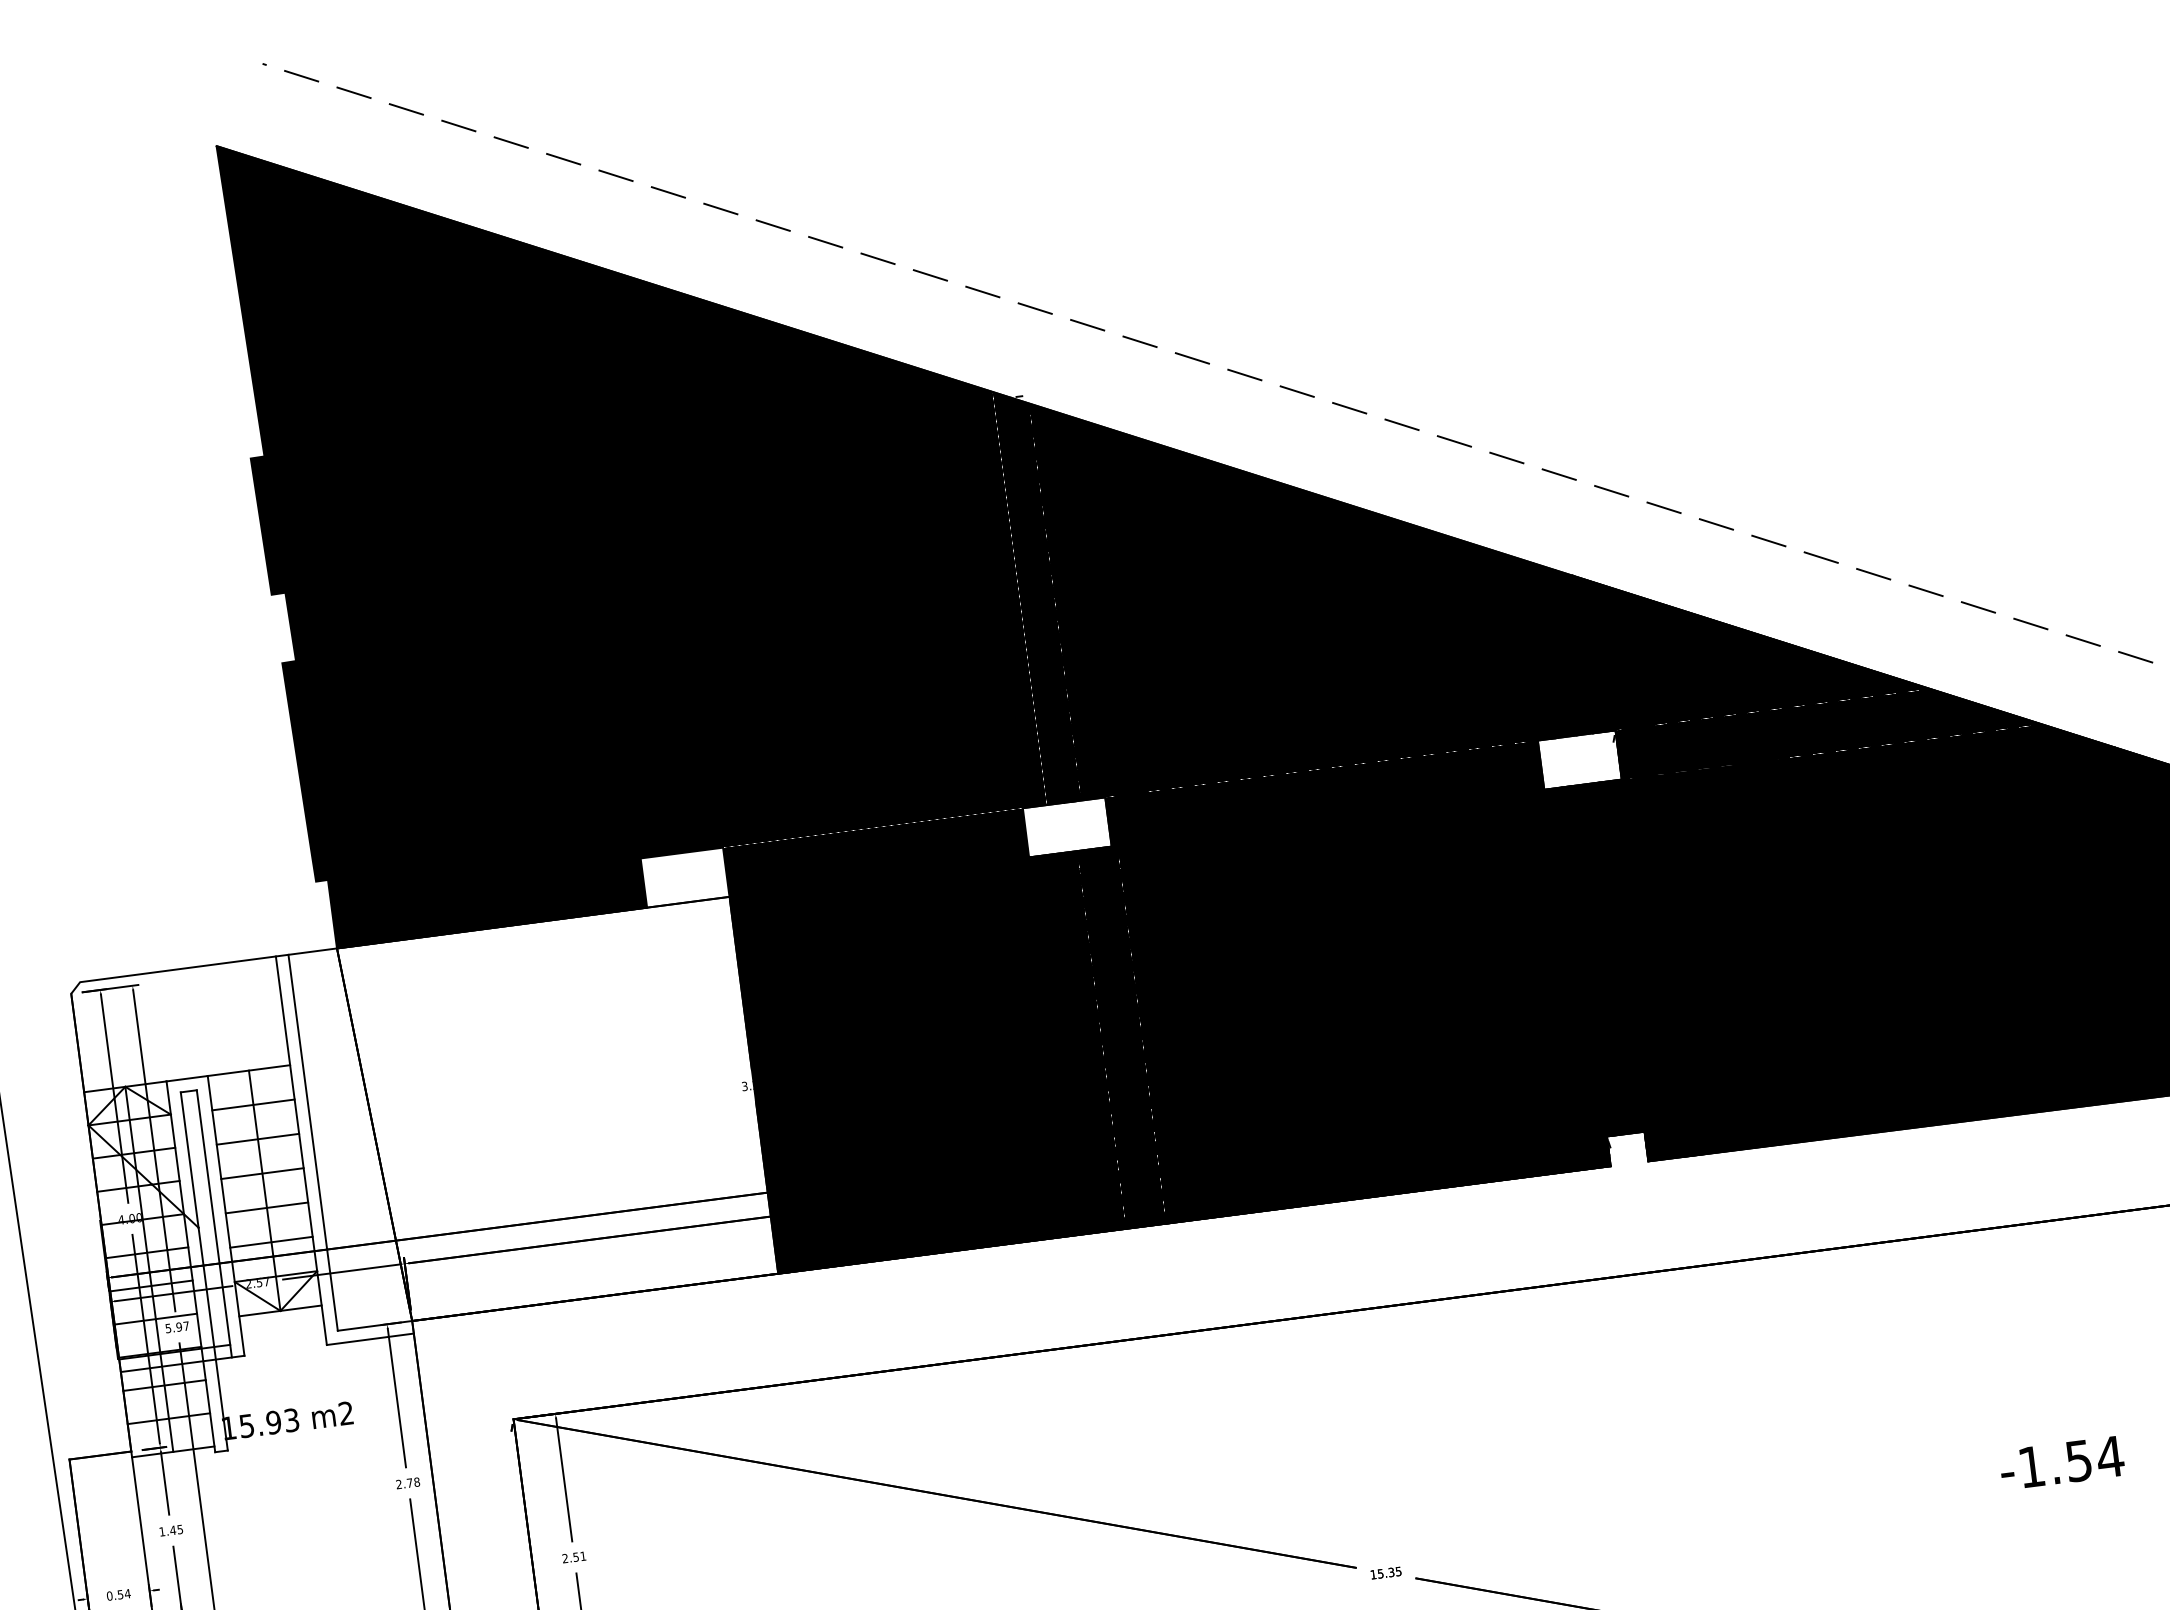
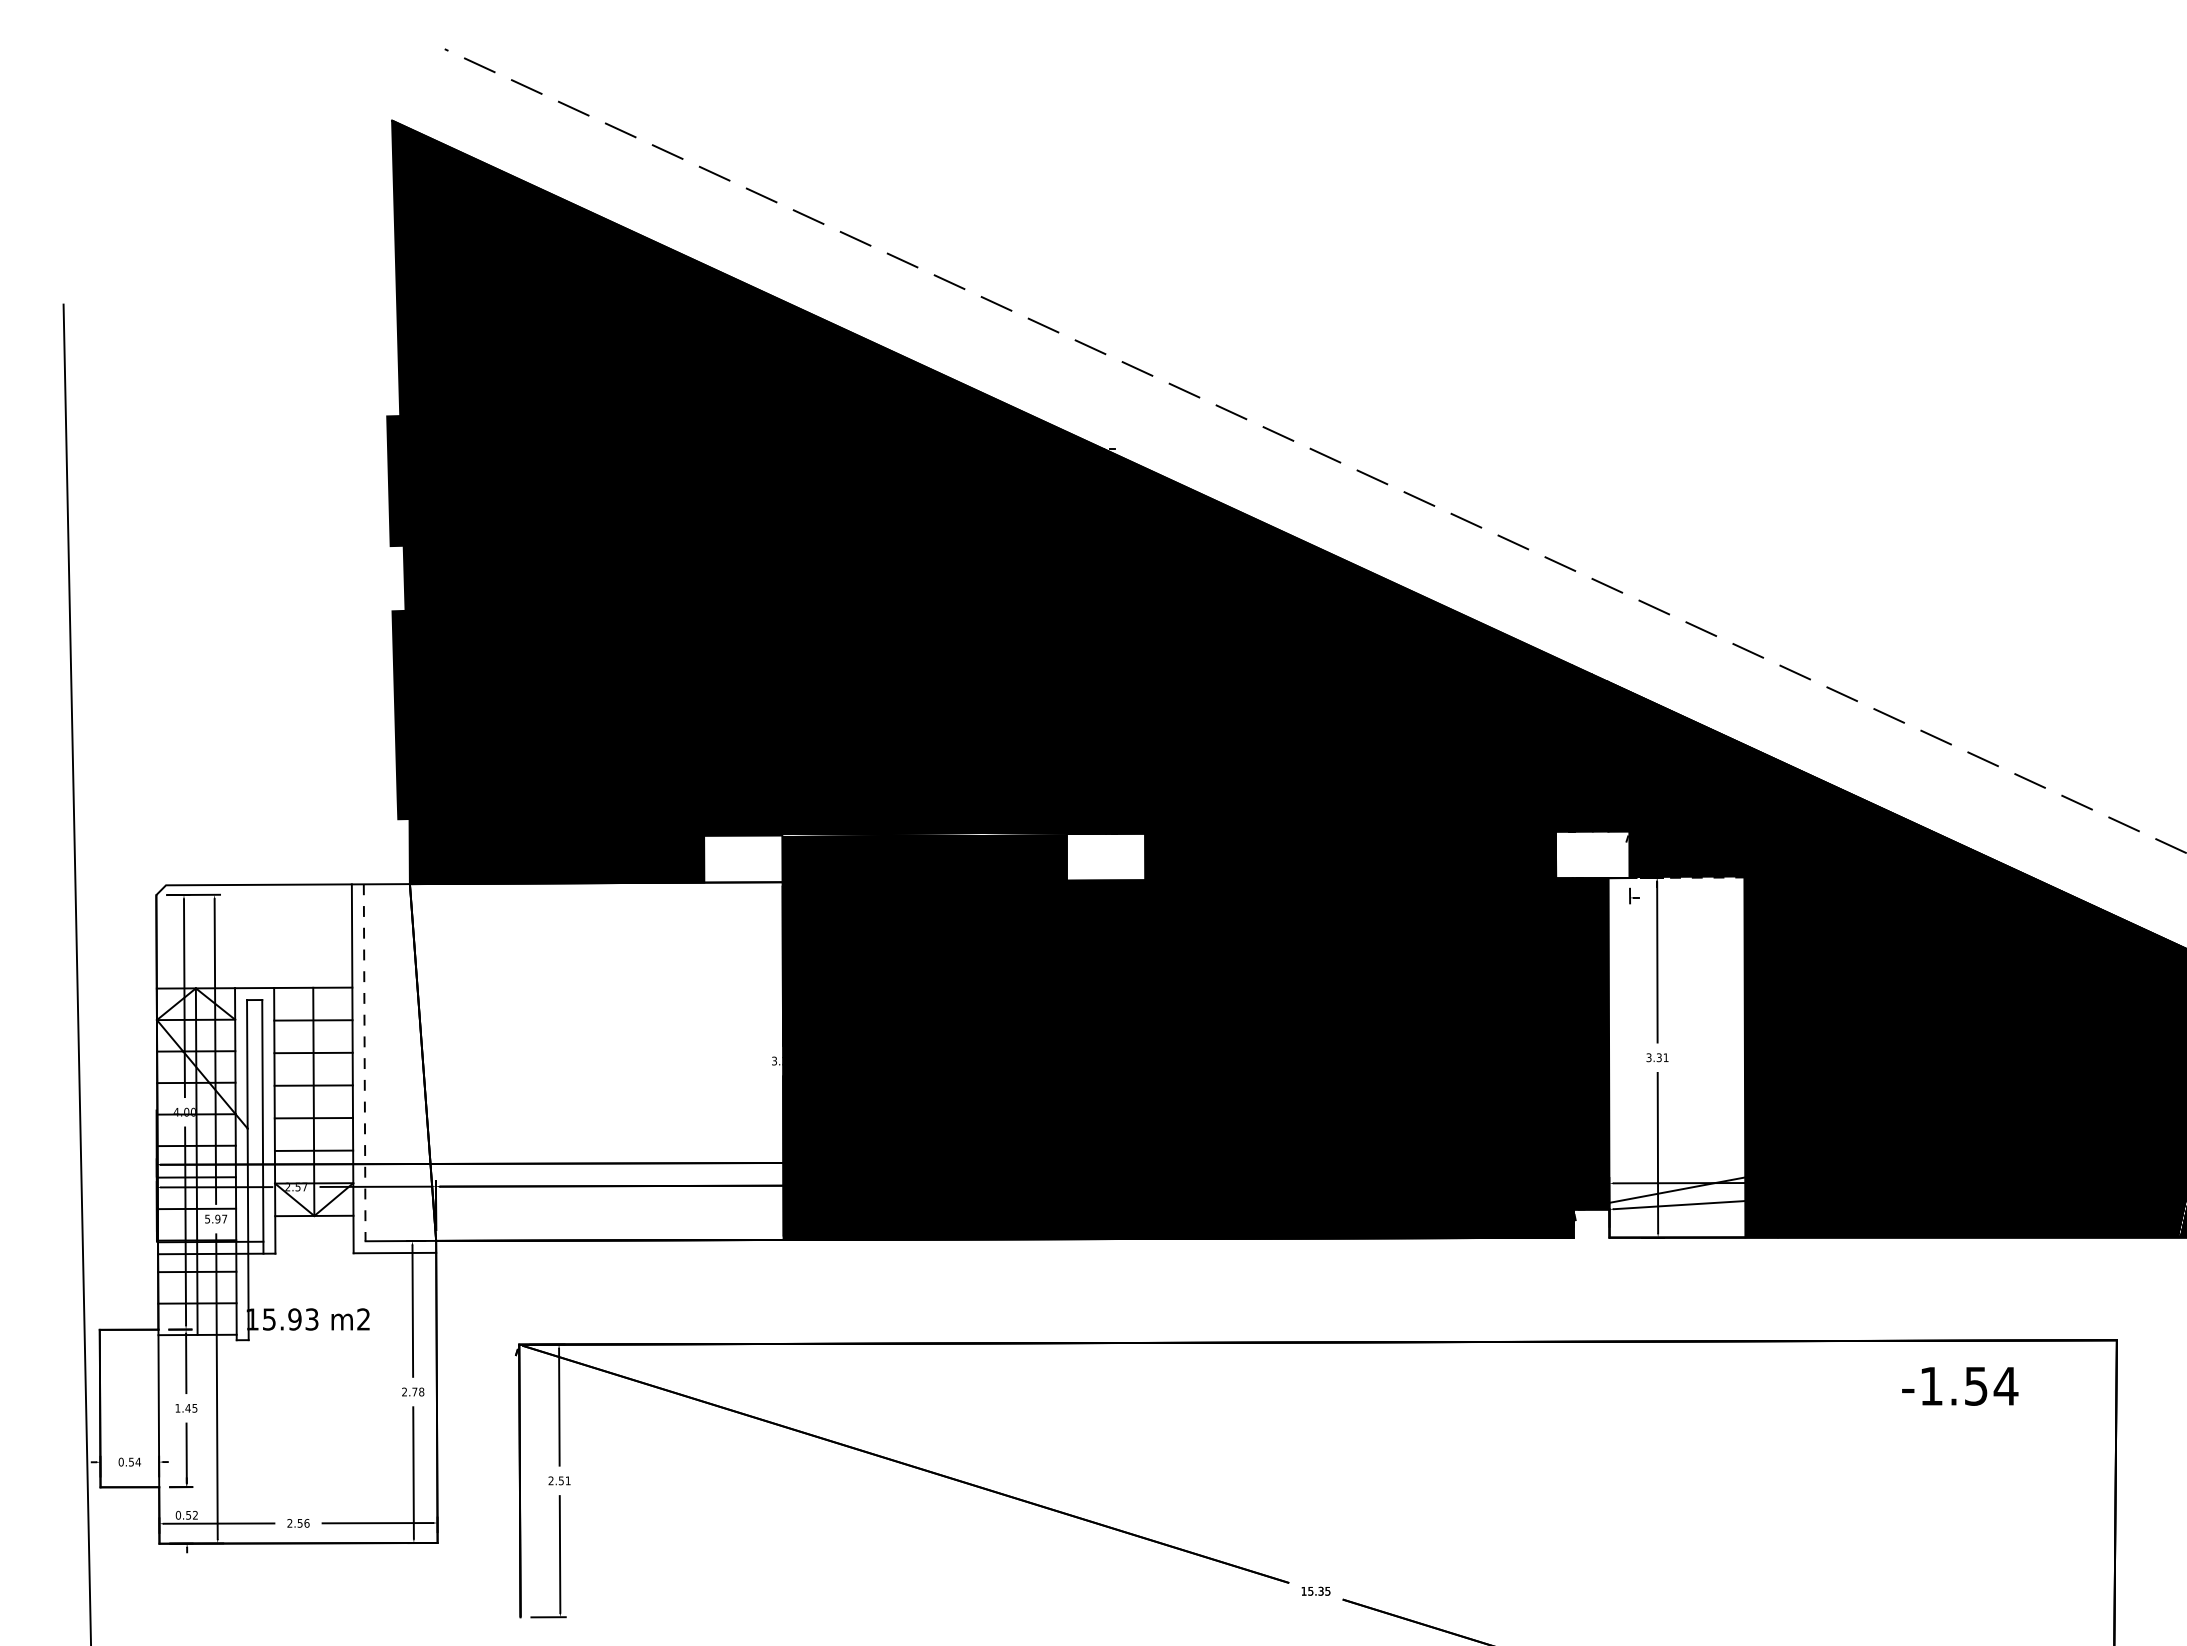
fill: (1694, 962) -> (1676, 1057), removed
line: (313, 1143) -> (364, 1063), solid -> dashed
text: (2062, 1463) -> (1960, 1386), moved

